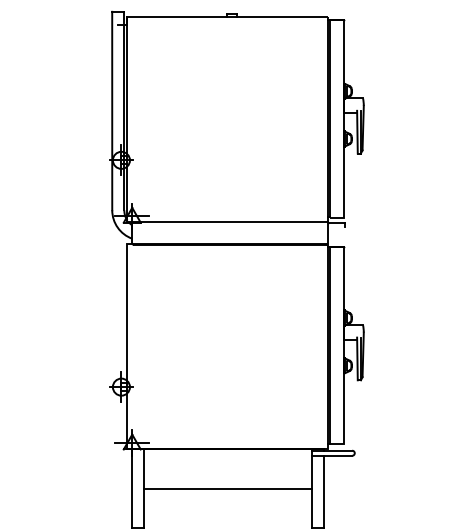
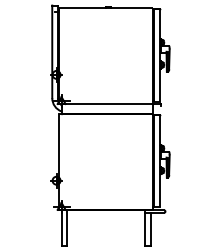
line: (228, 489) -> (106, 228), removed

